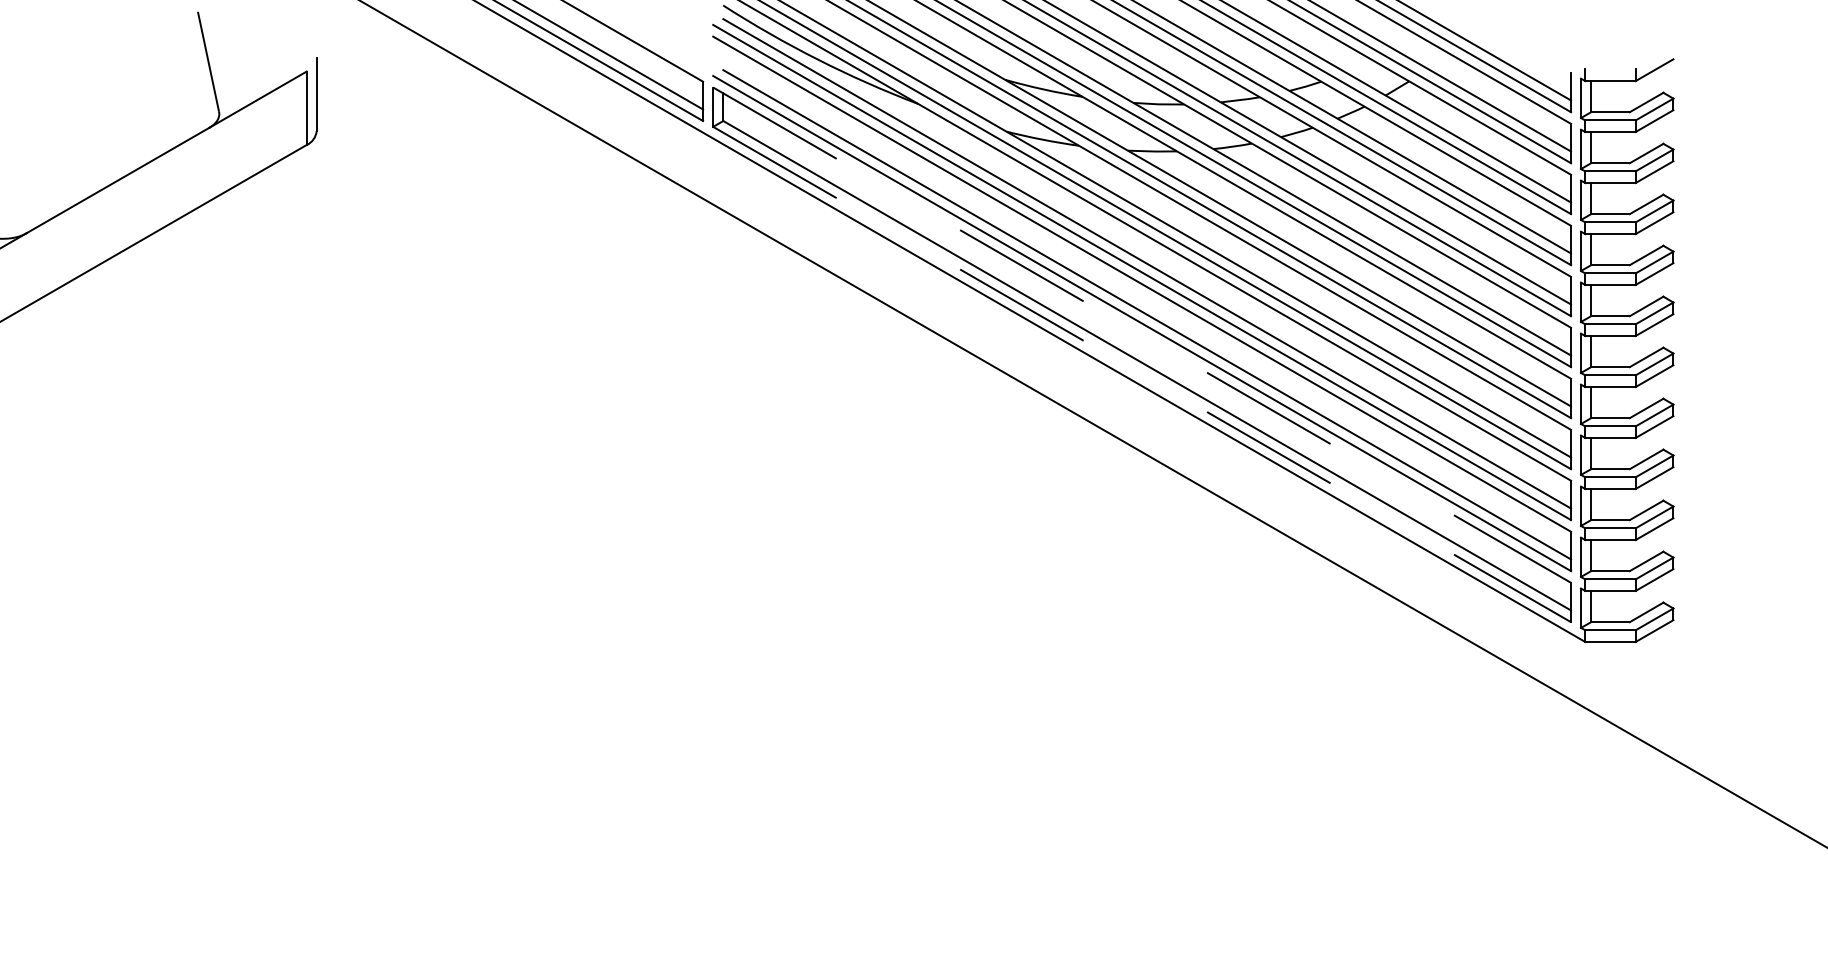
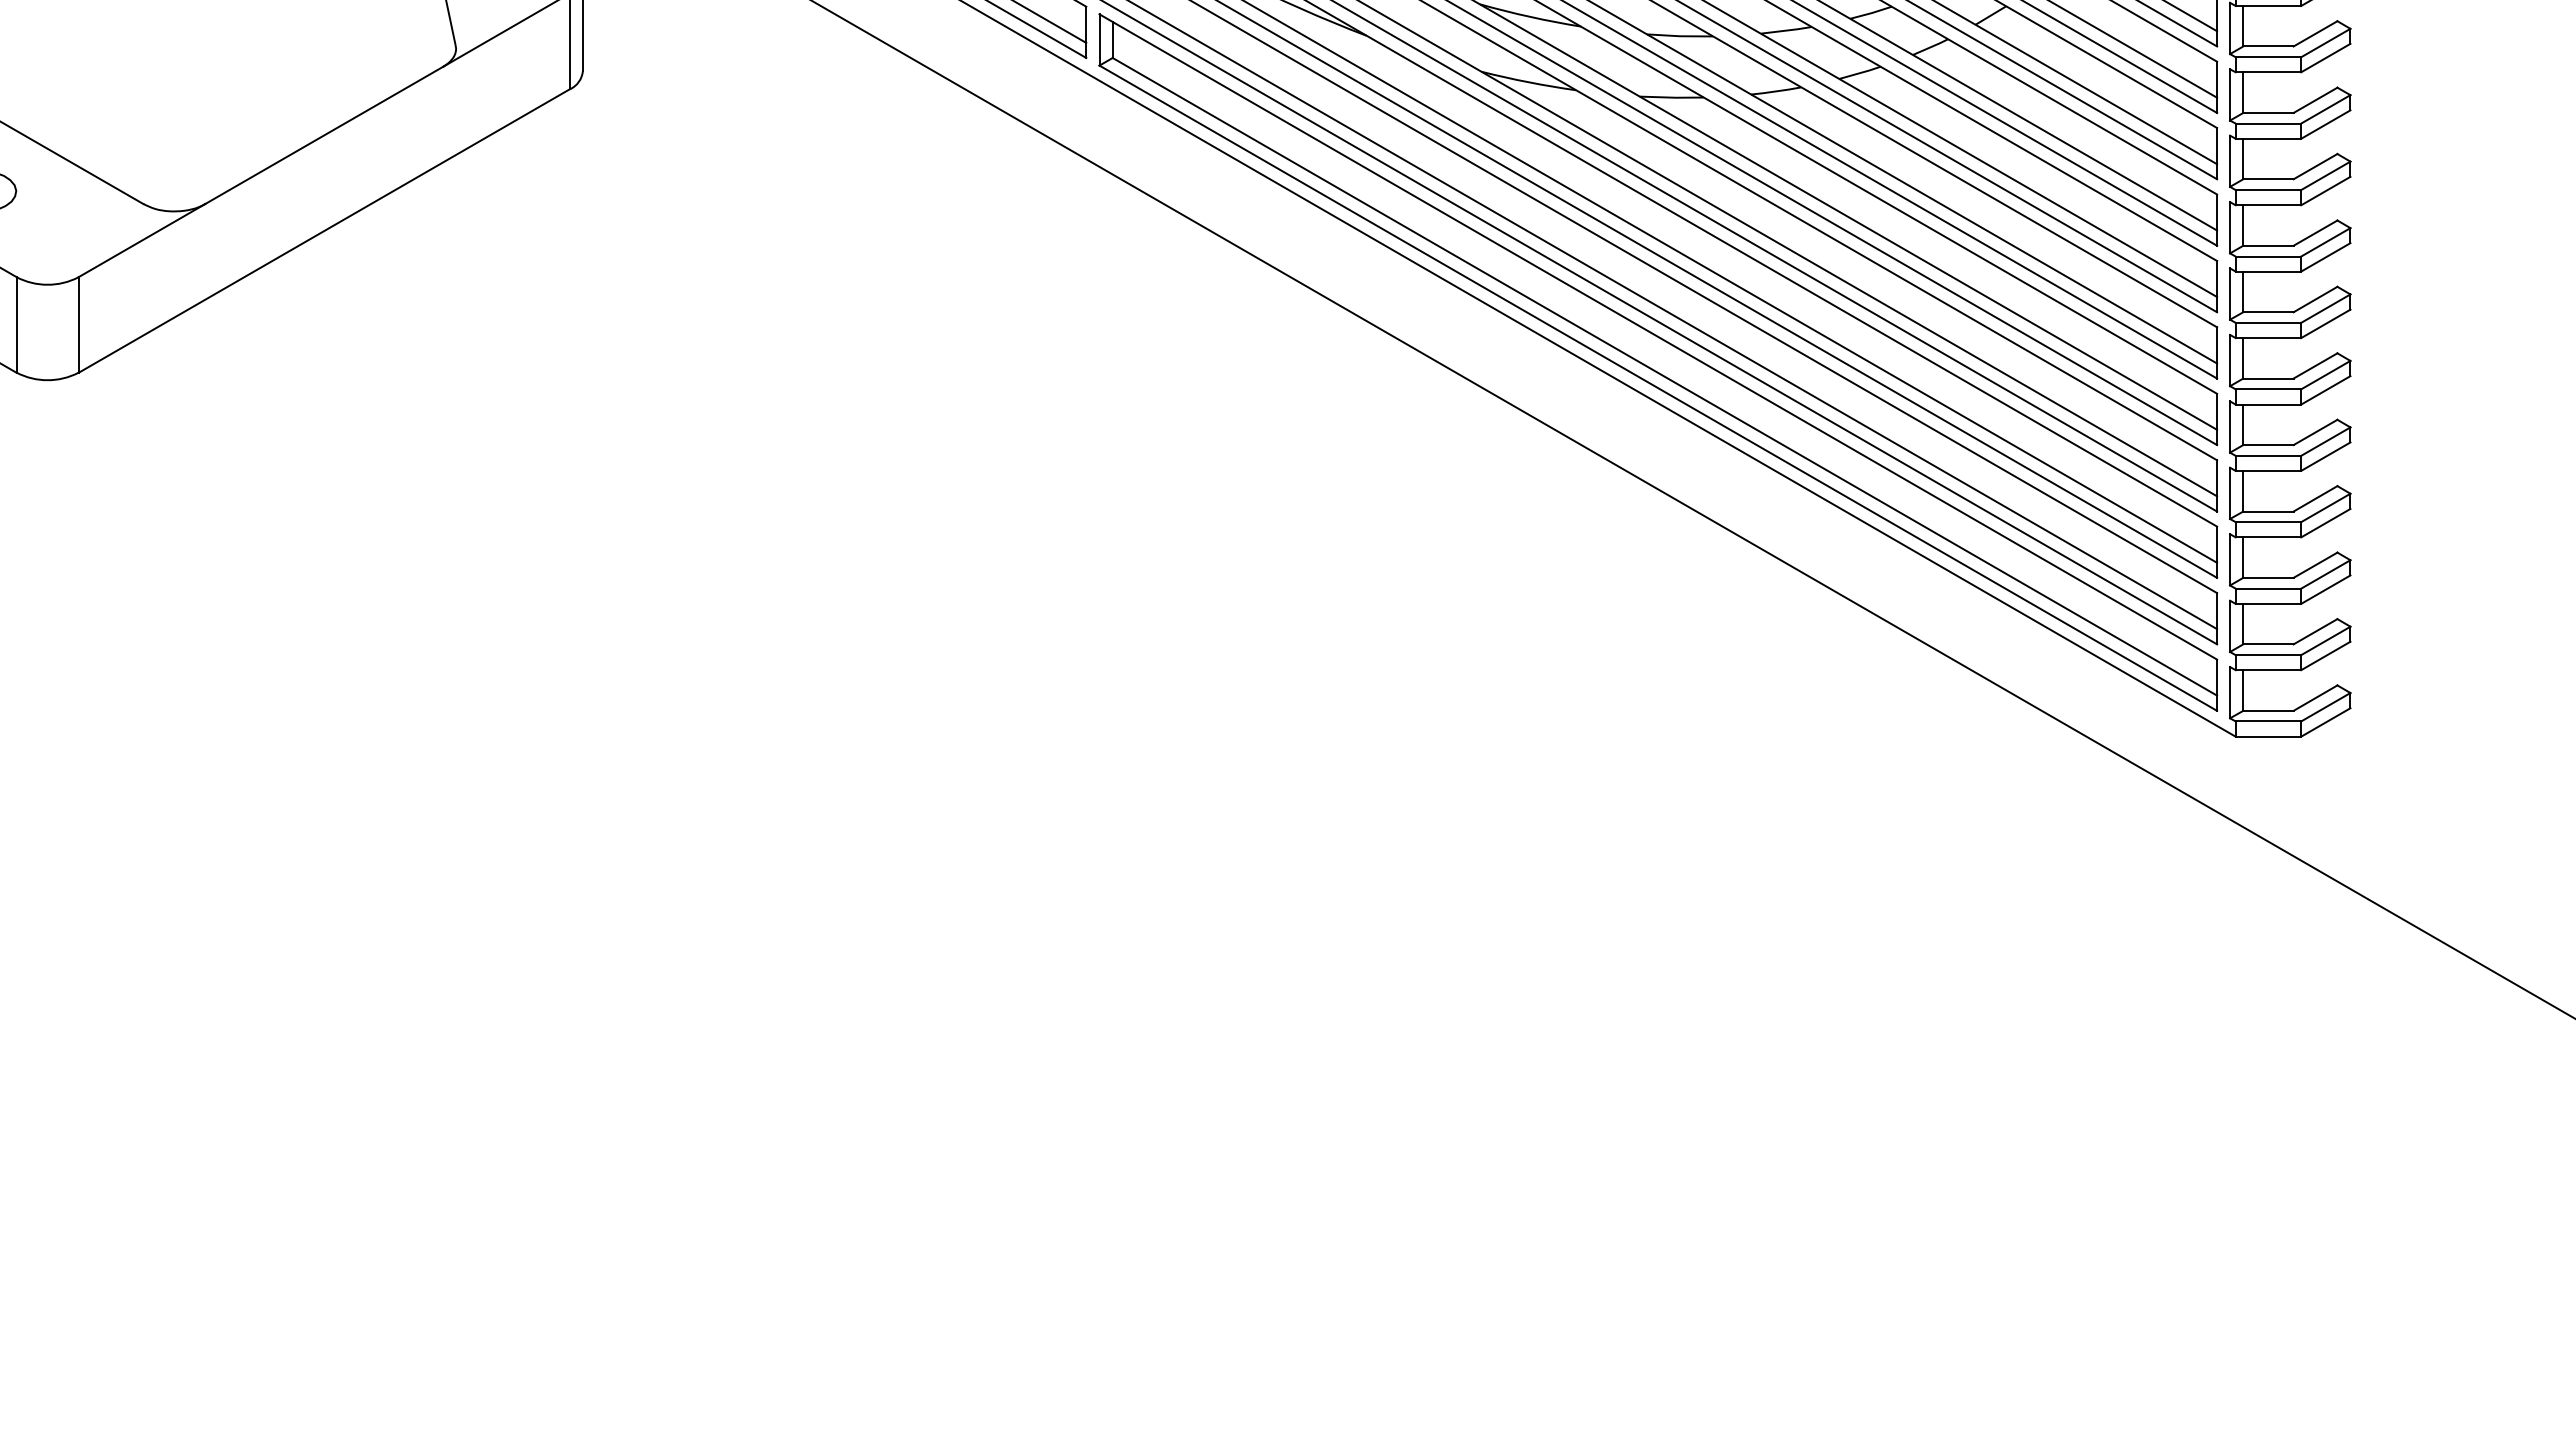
line: (1142, 335) -> (1658, 337), dashed -> solid
line: (1142, 374) -> (1658, 388), dashed -> solid

